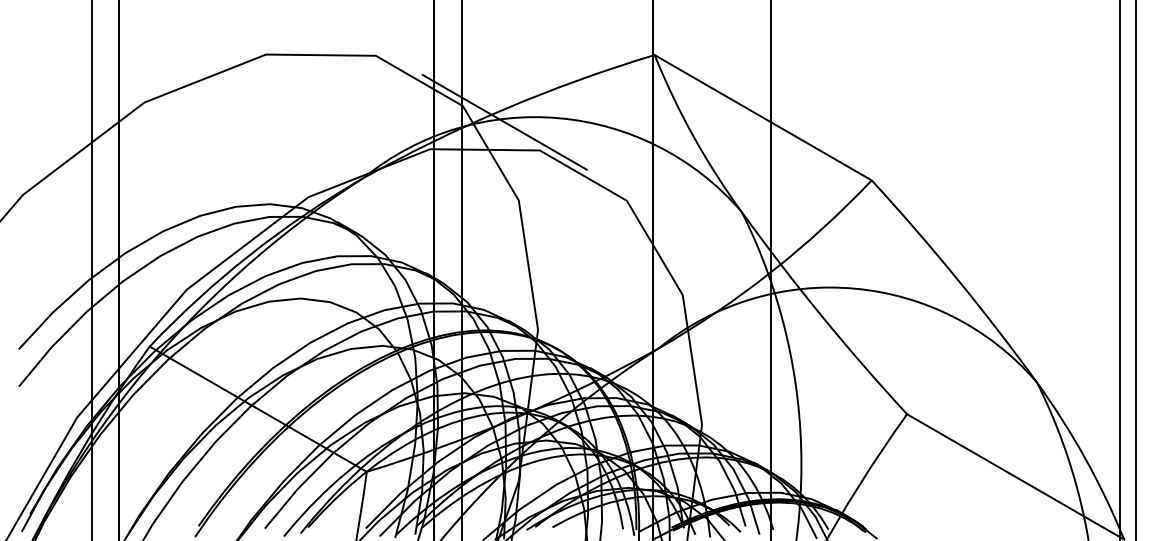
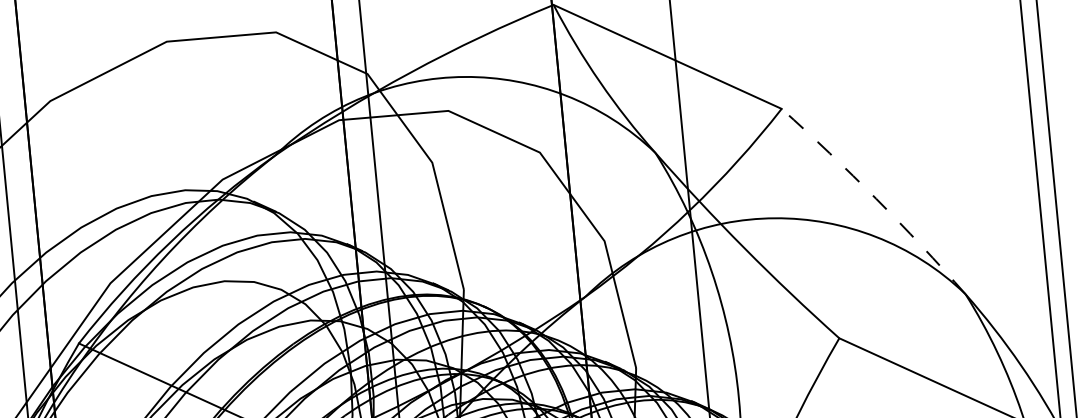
line: (504, 122) -> (410, 86), removed
arc: (957, 279) -> (876, 199), solid -> dashed

